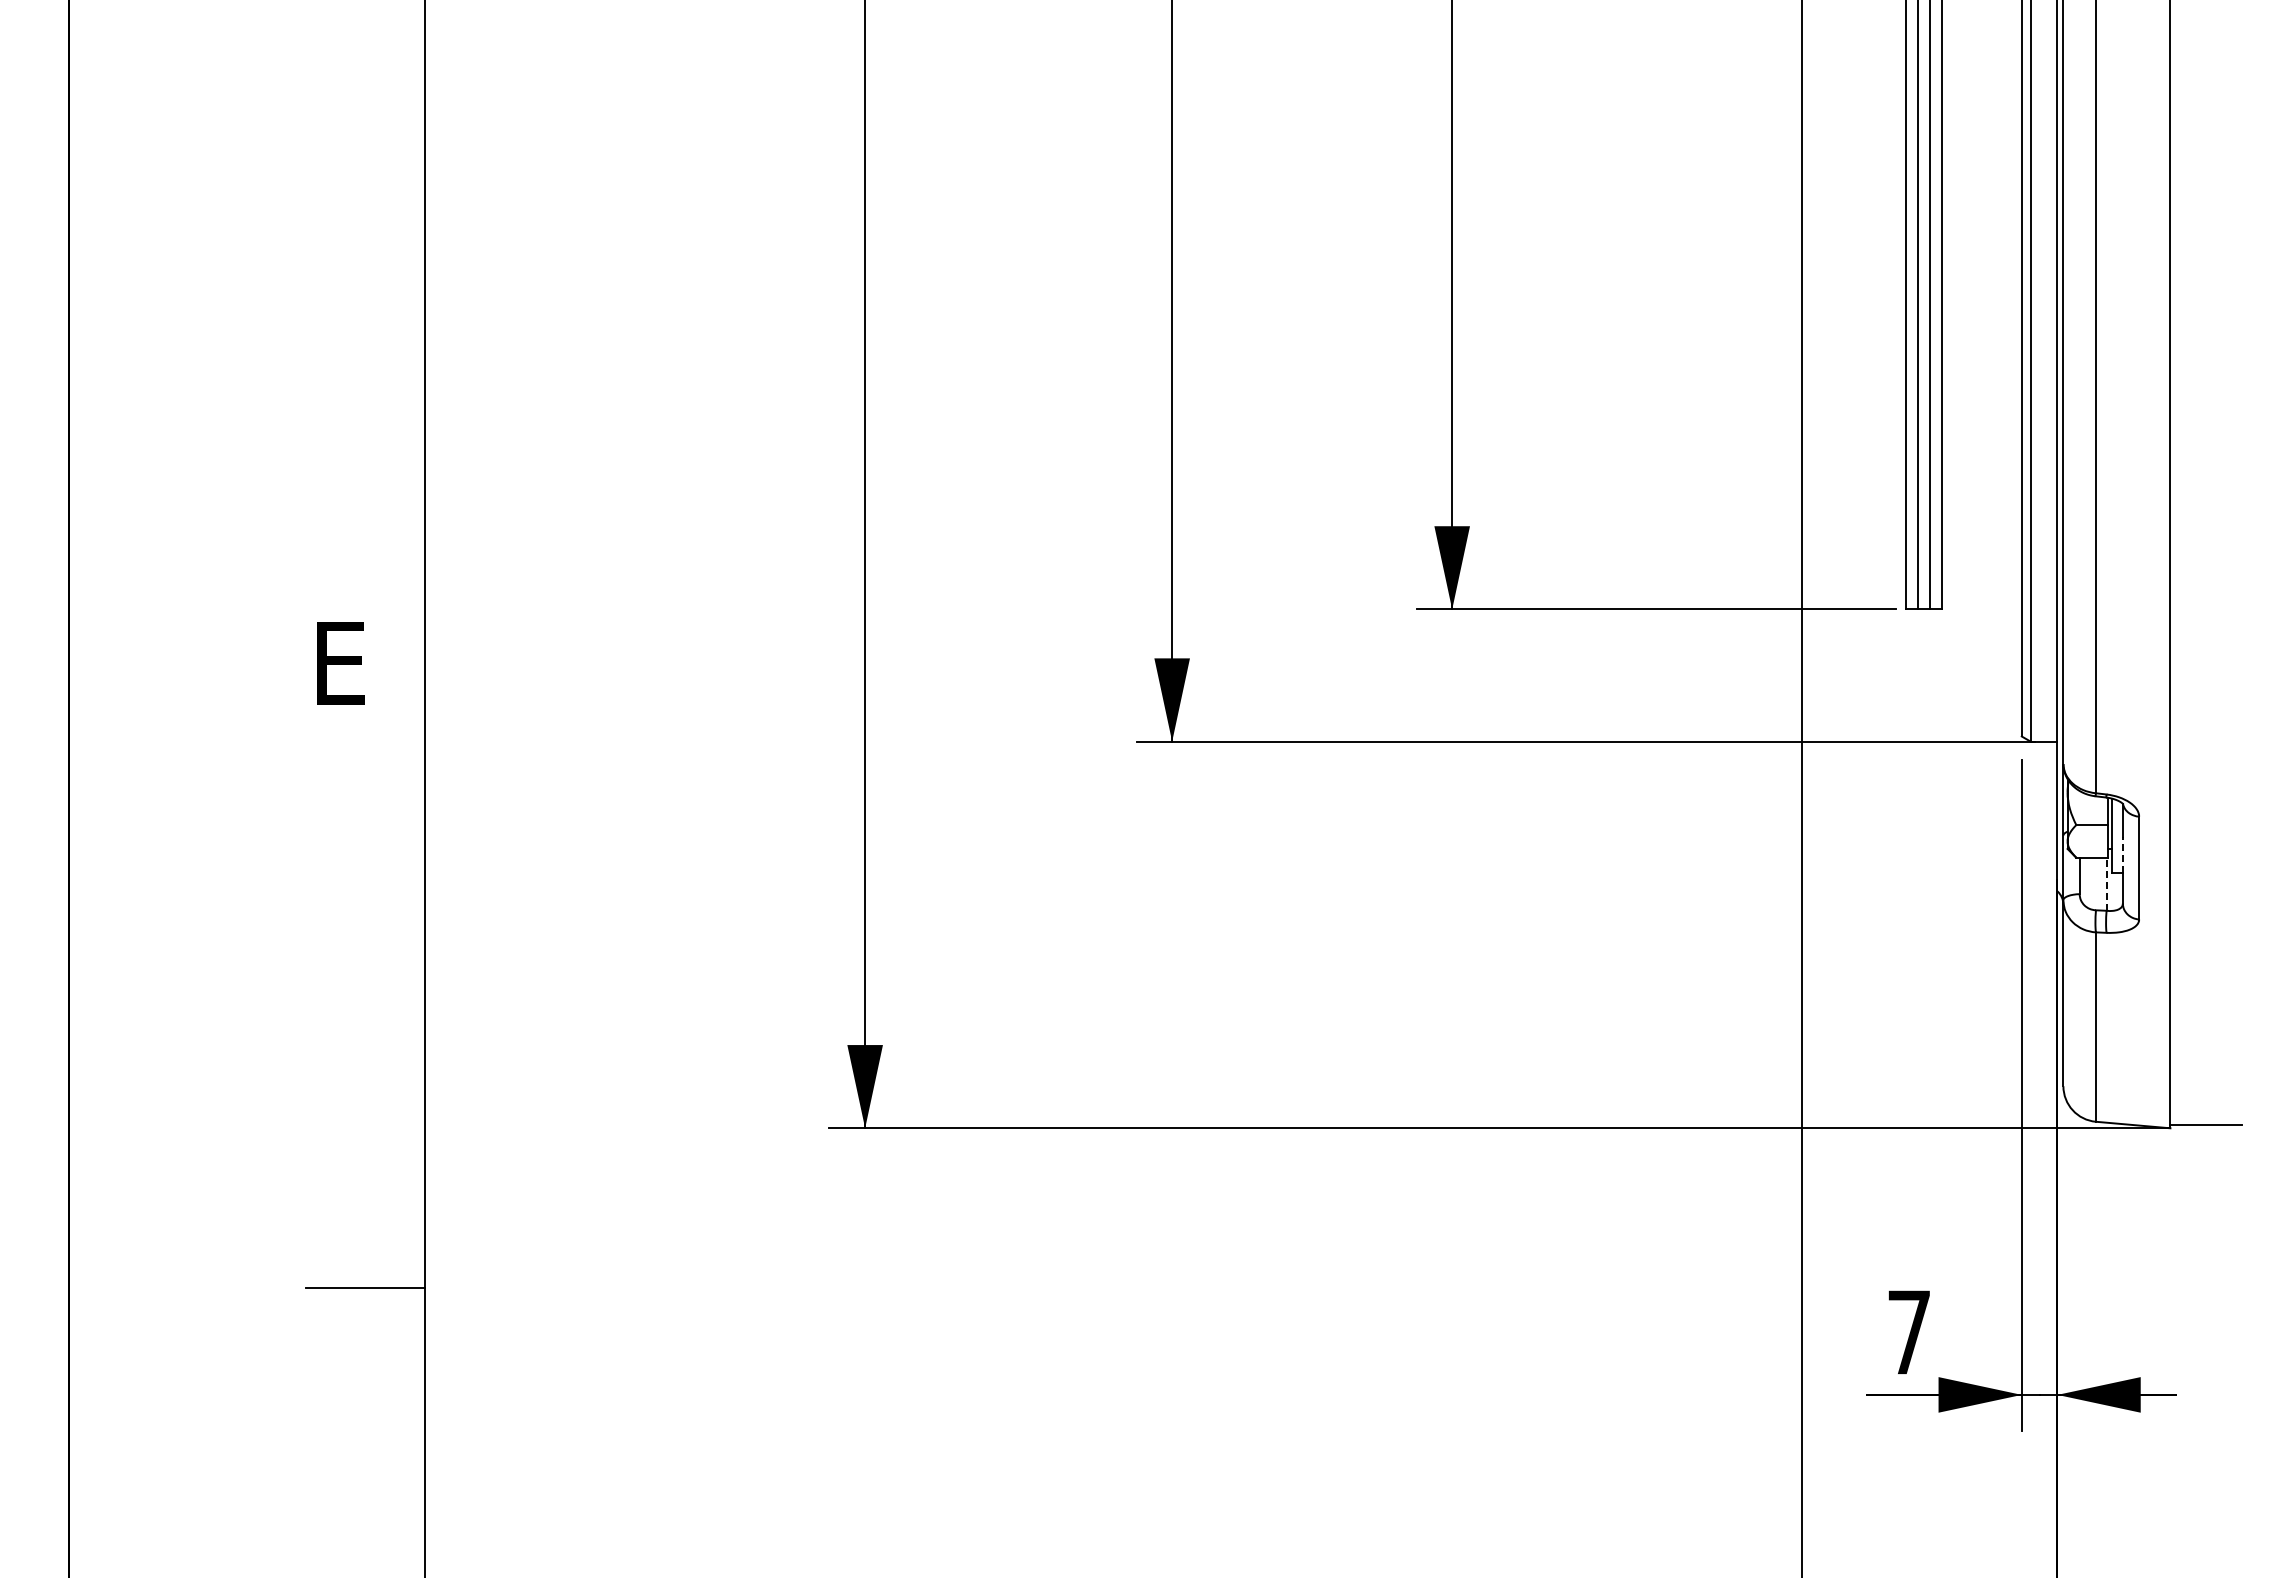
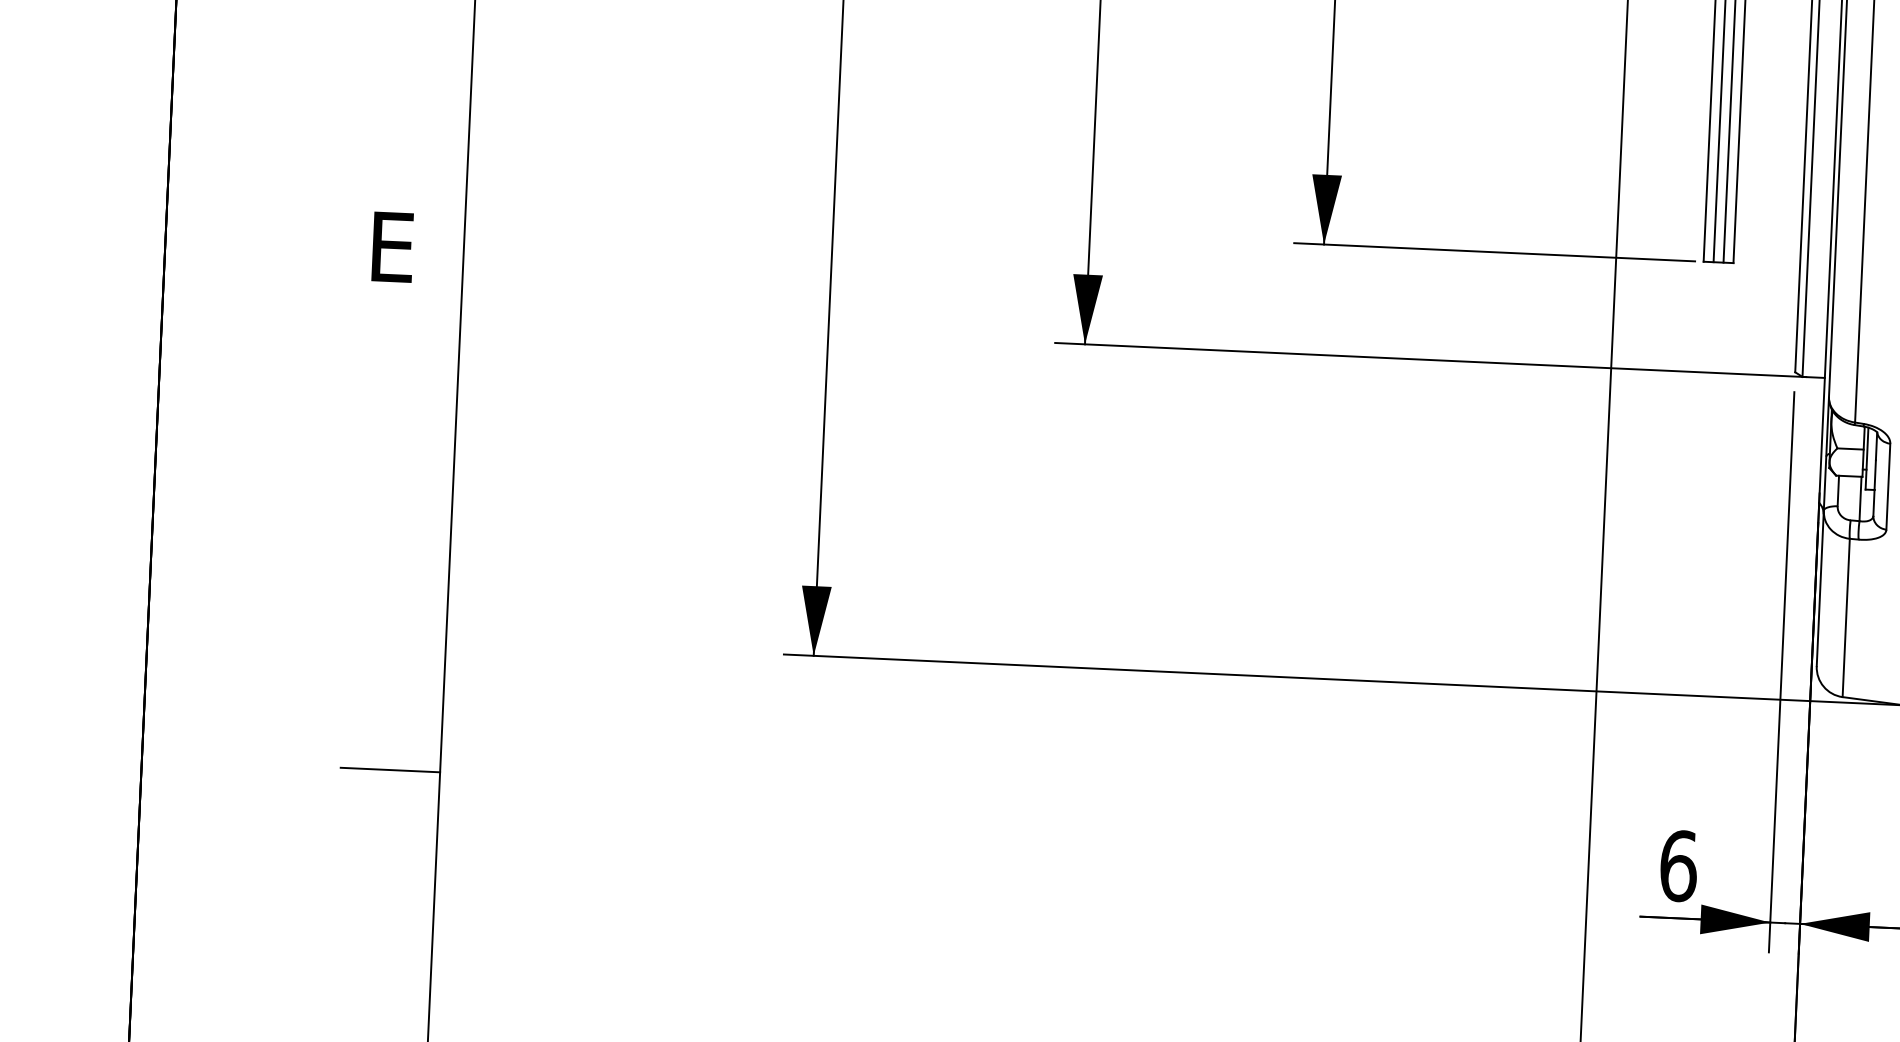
line: (2122, 854) -> (1874, 474), dashed -> solid
line: (2106, 884) -> (1860, 499), dashed -> solid
text: (1909, 1332) -> (1678, 866), 7 -> 6

